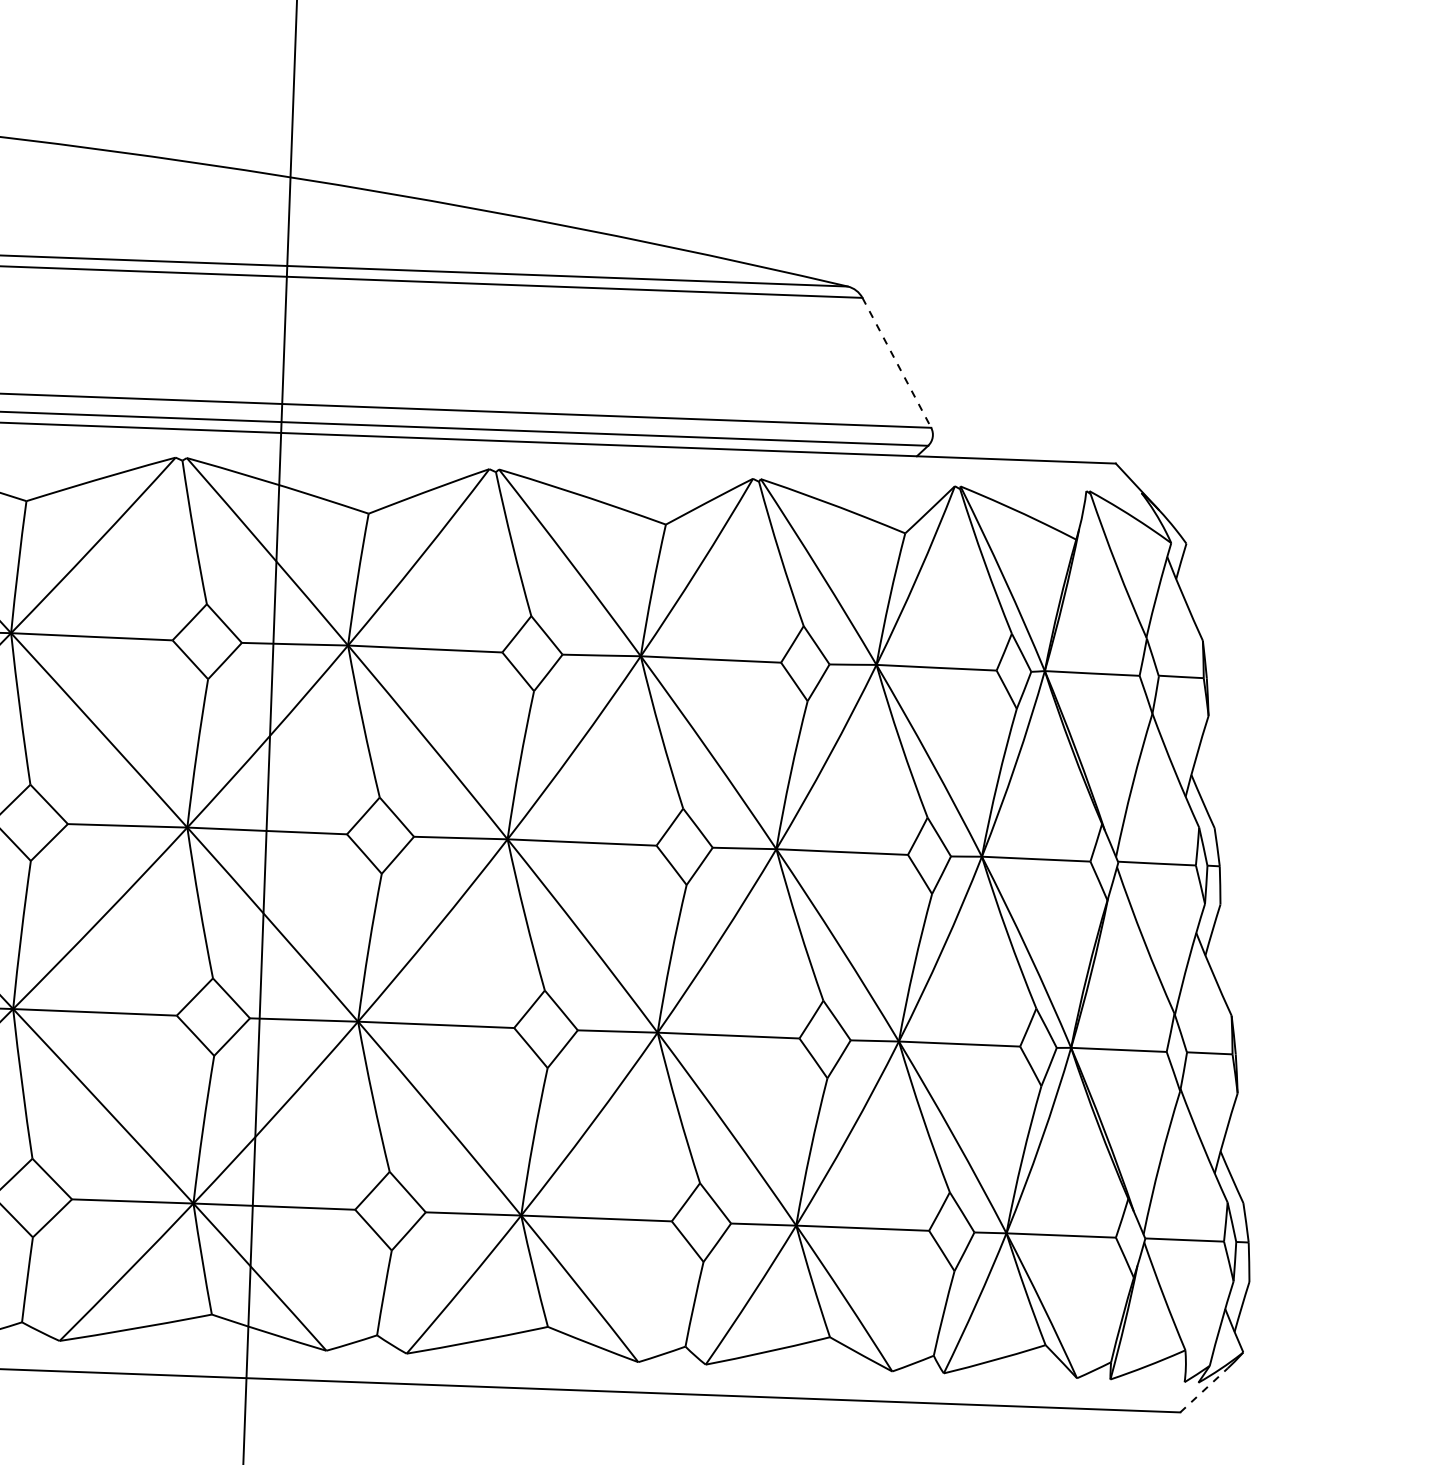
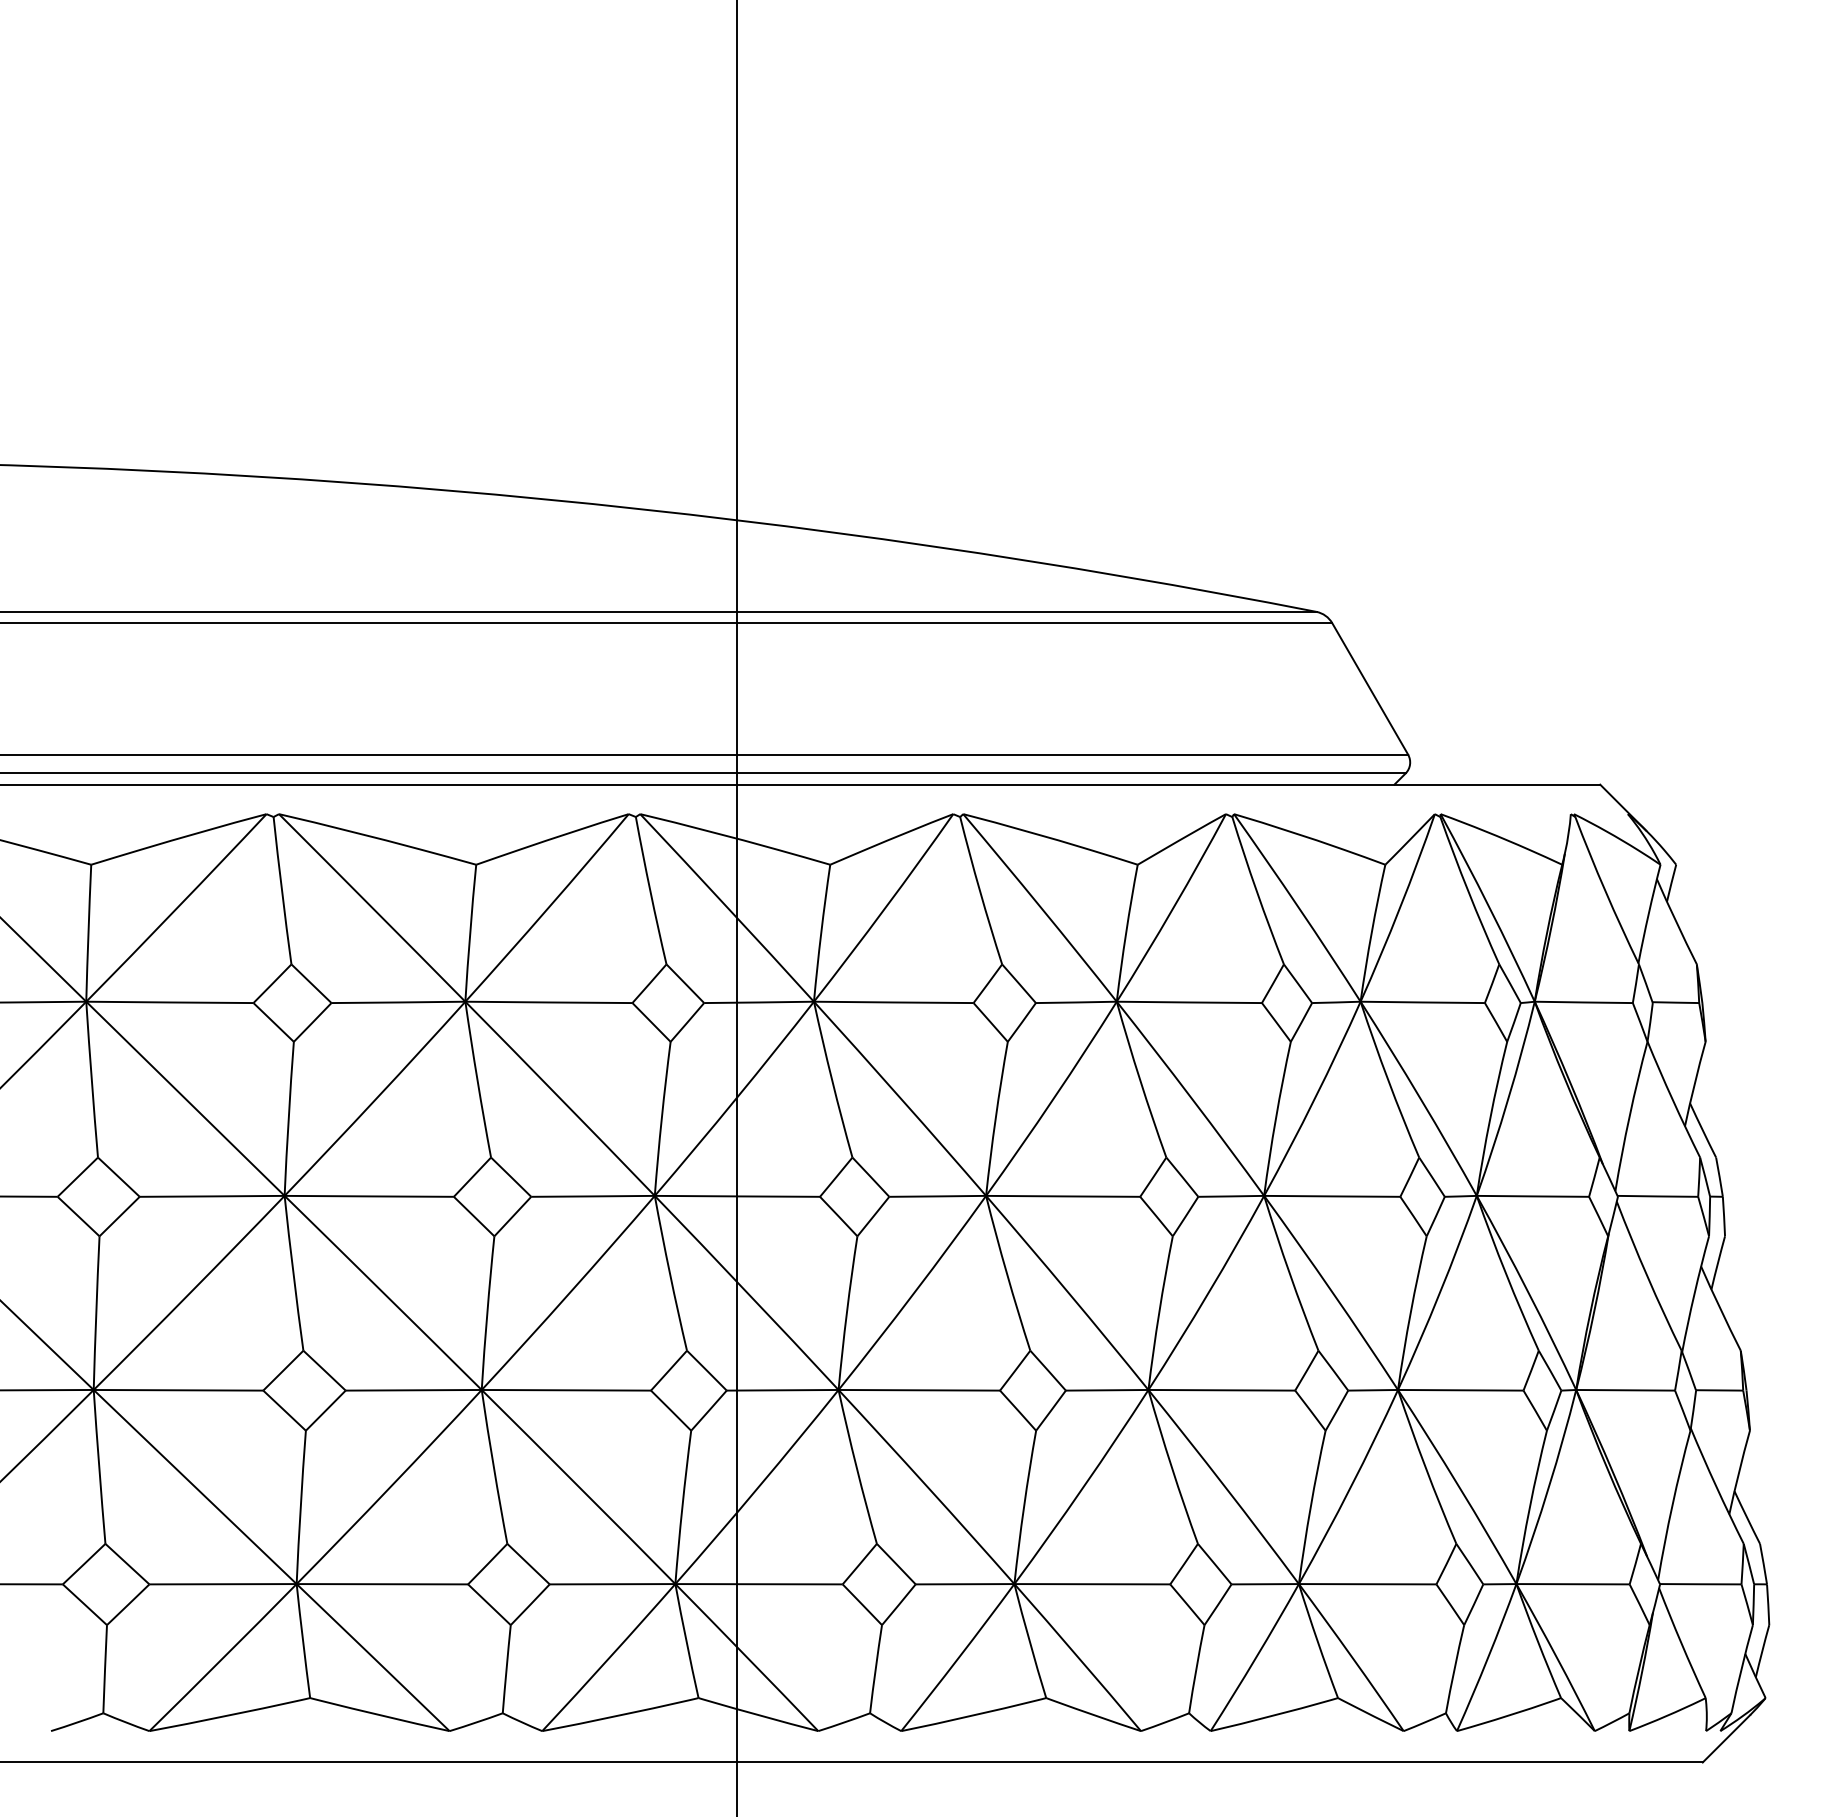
line: (897, 362) -> (1370, 688), dashed -> solid
line: (1204, 1390) -> (1726, 1738), dashed -> solid

